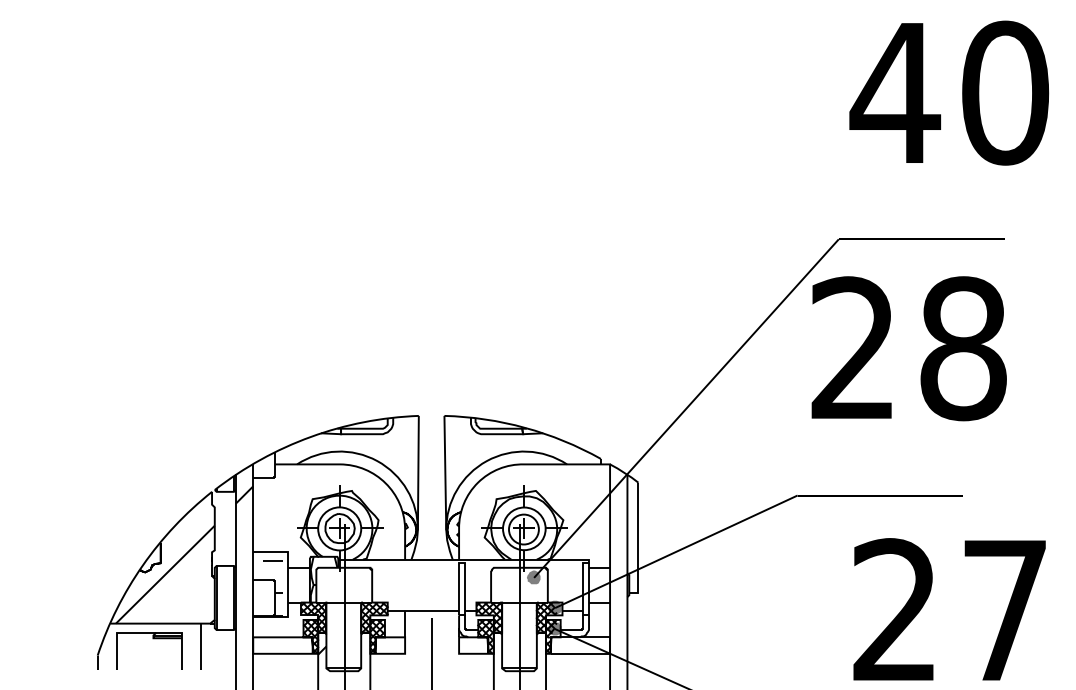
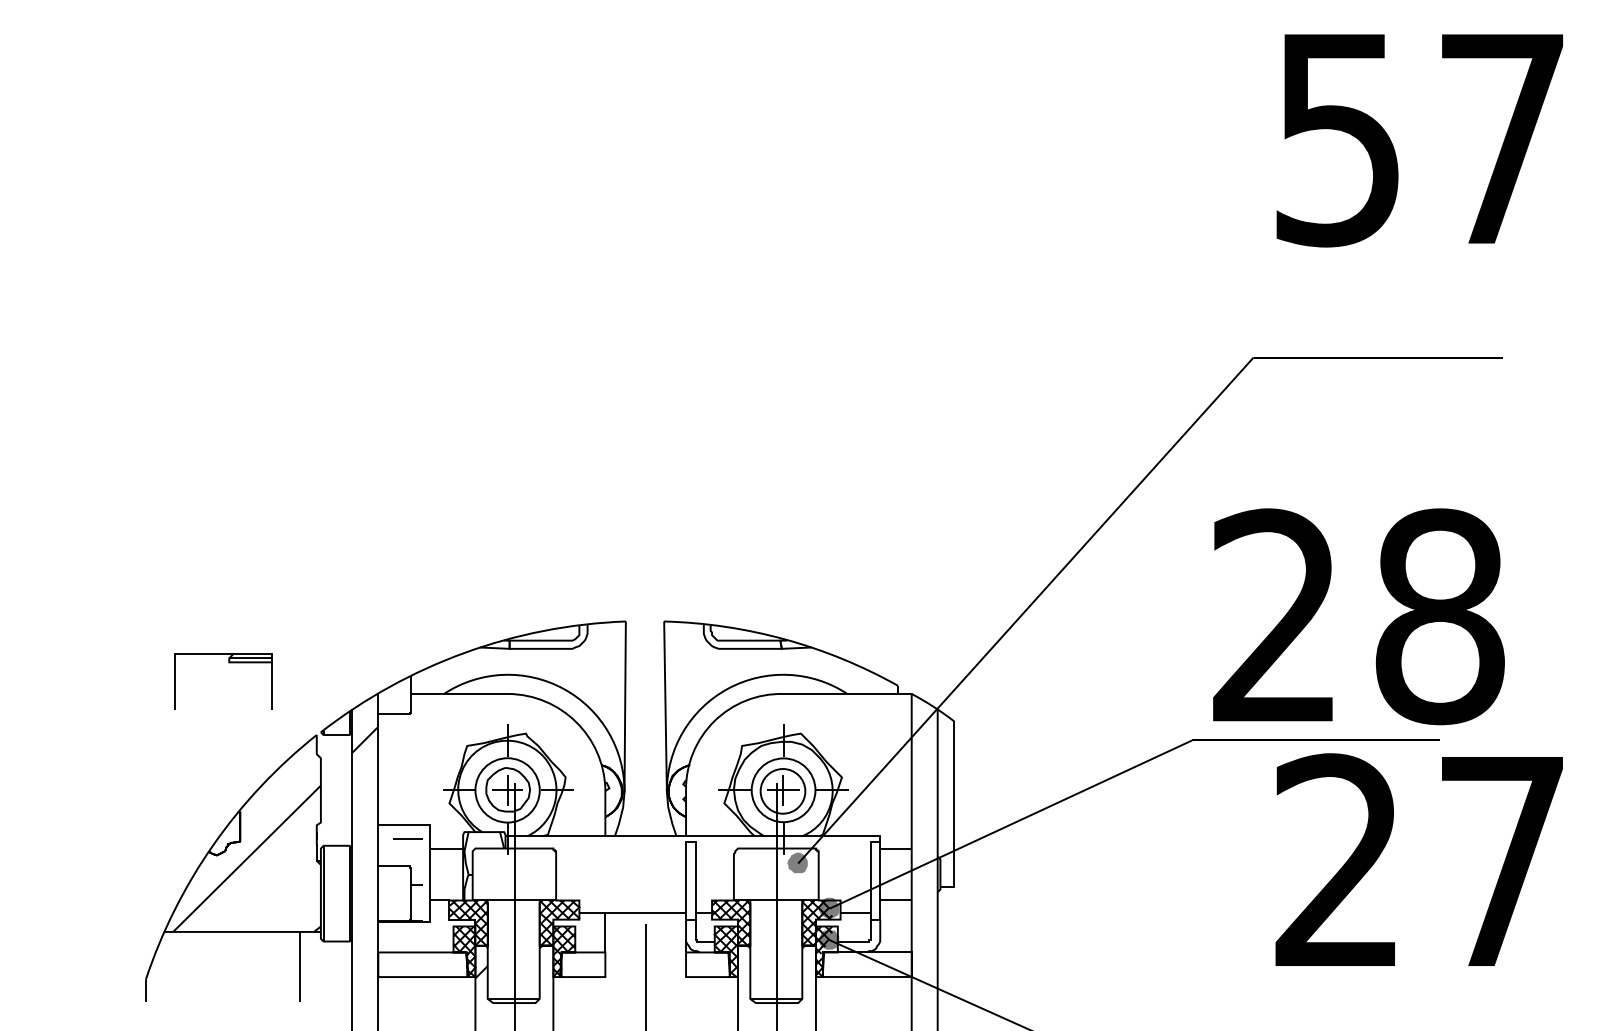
text: (949, 92) -> (1419, 138), 40 -> 57
text: (908, 348) -> (1357, 616), moved
text: (949, 609) -> (1419, 860), moved
part: (153, 639) -> (229, 664), moved

